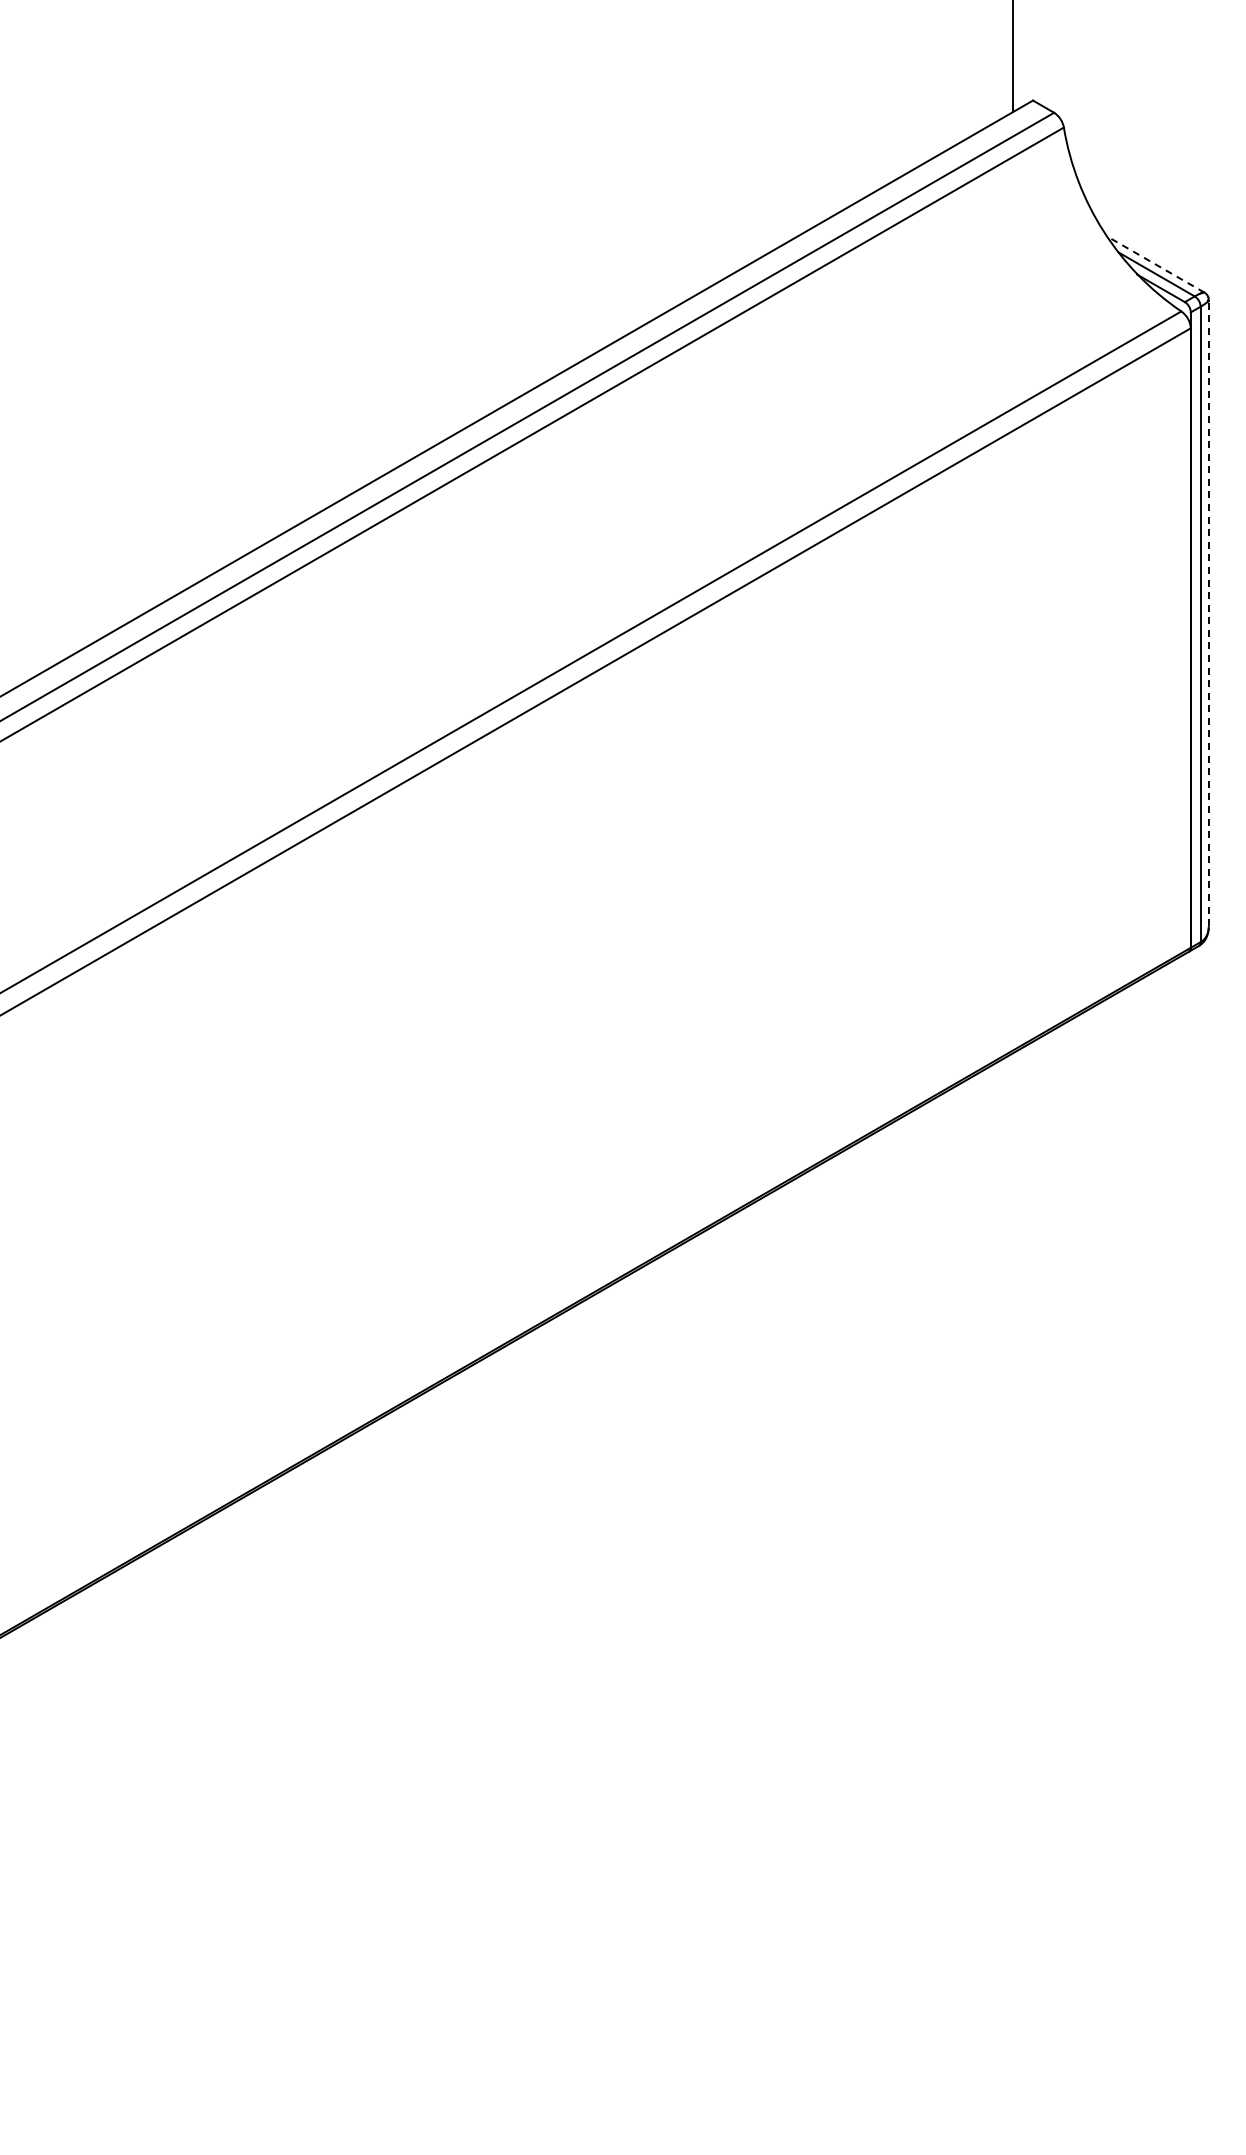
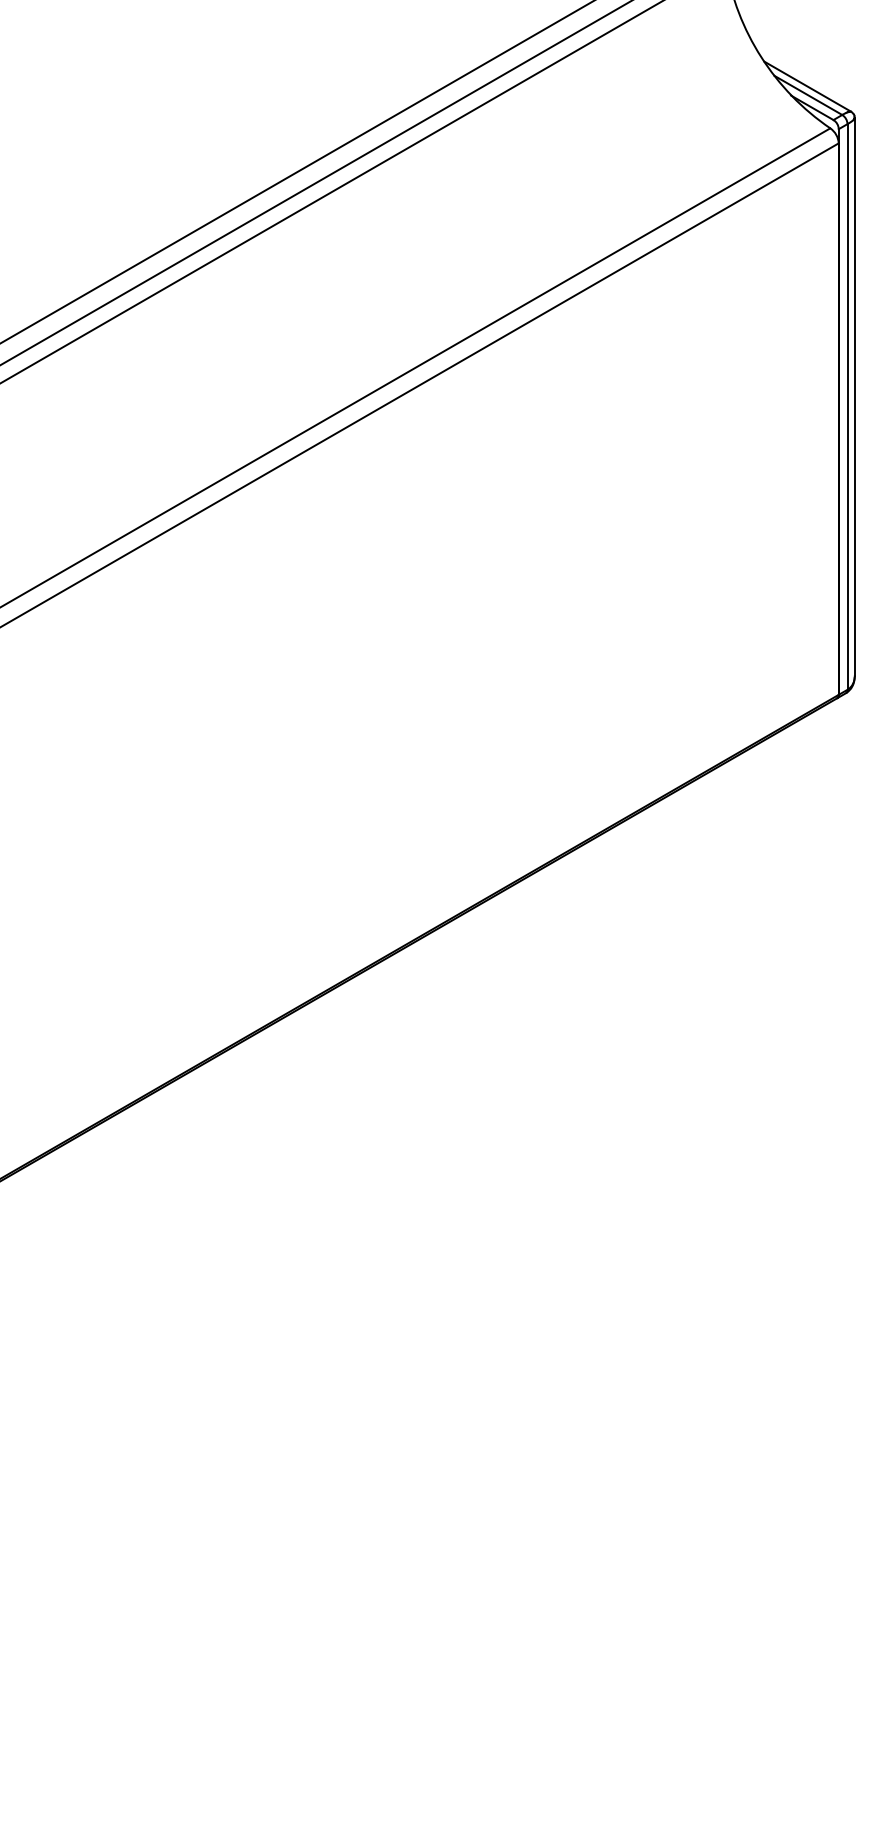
line: (1155, 264) -> (807, 86), dashed -> solid
line: (1208, 612) -> (854, 396), dashed -> solid

